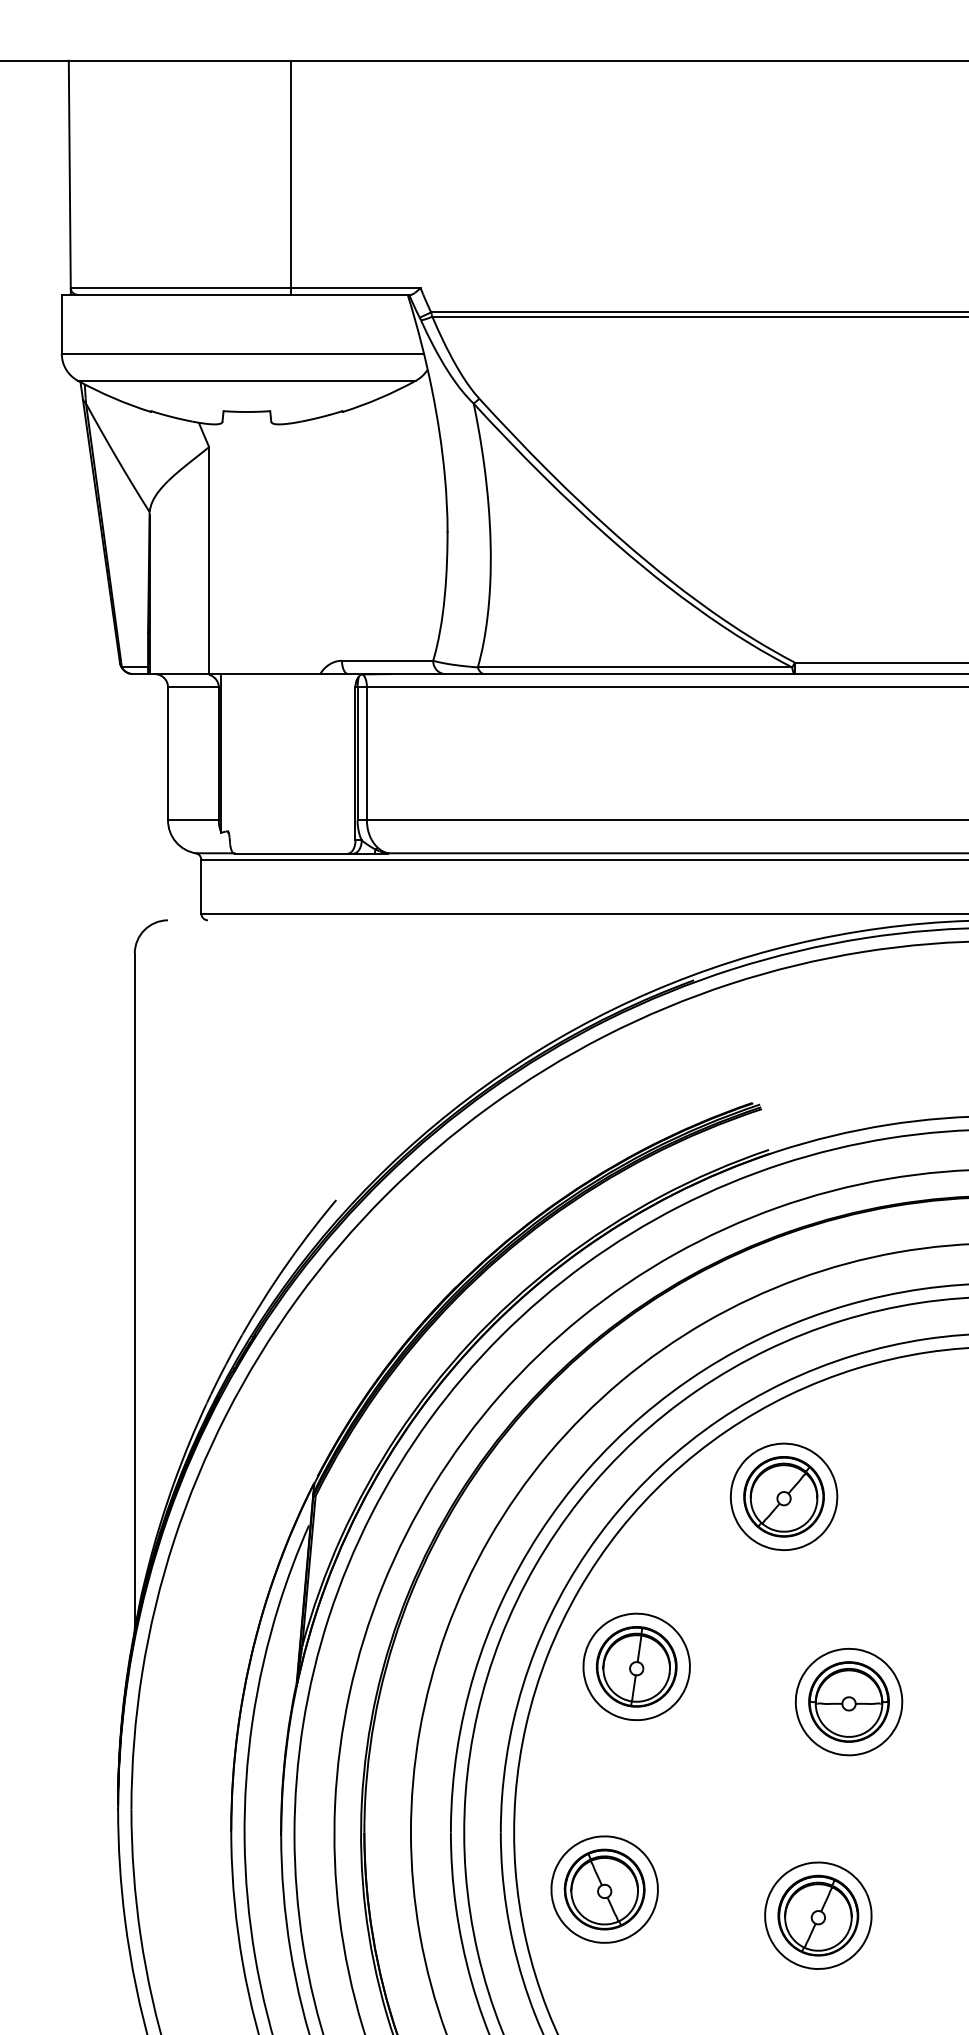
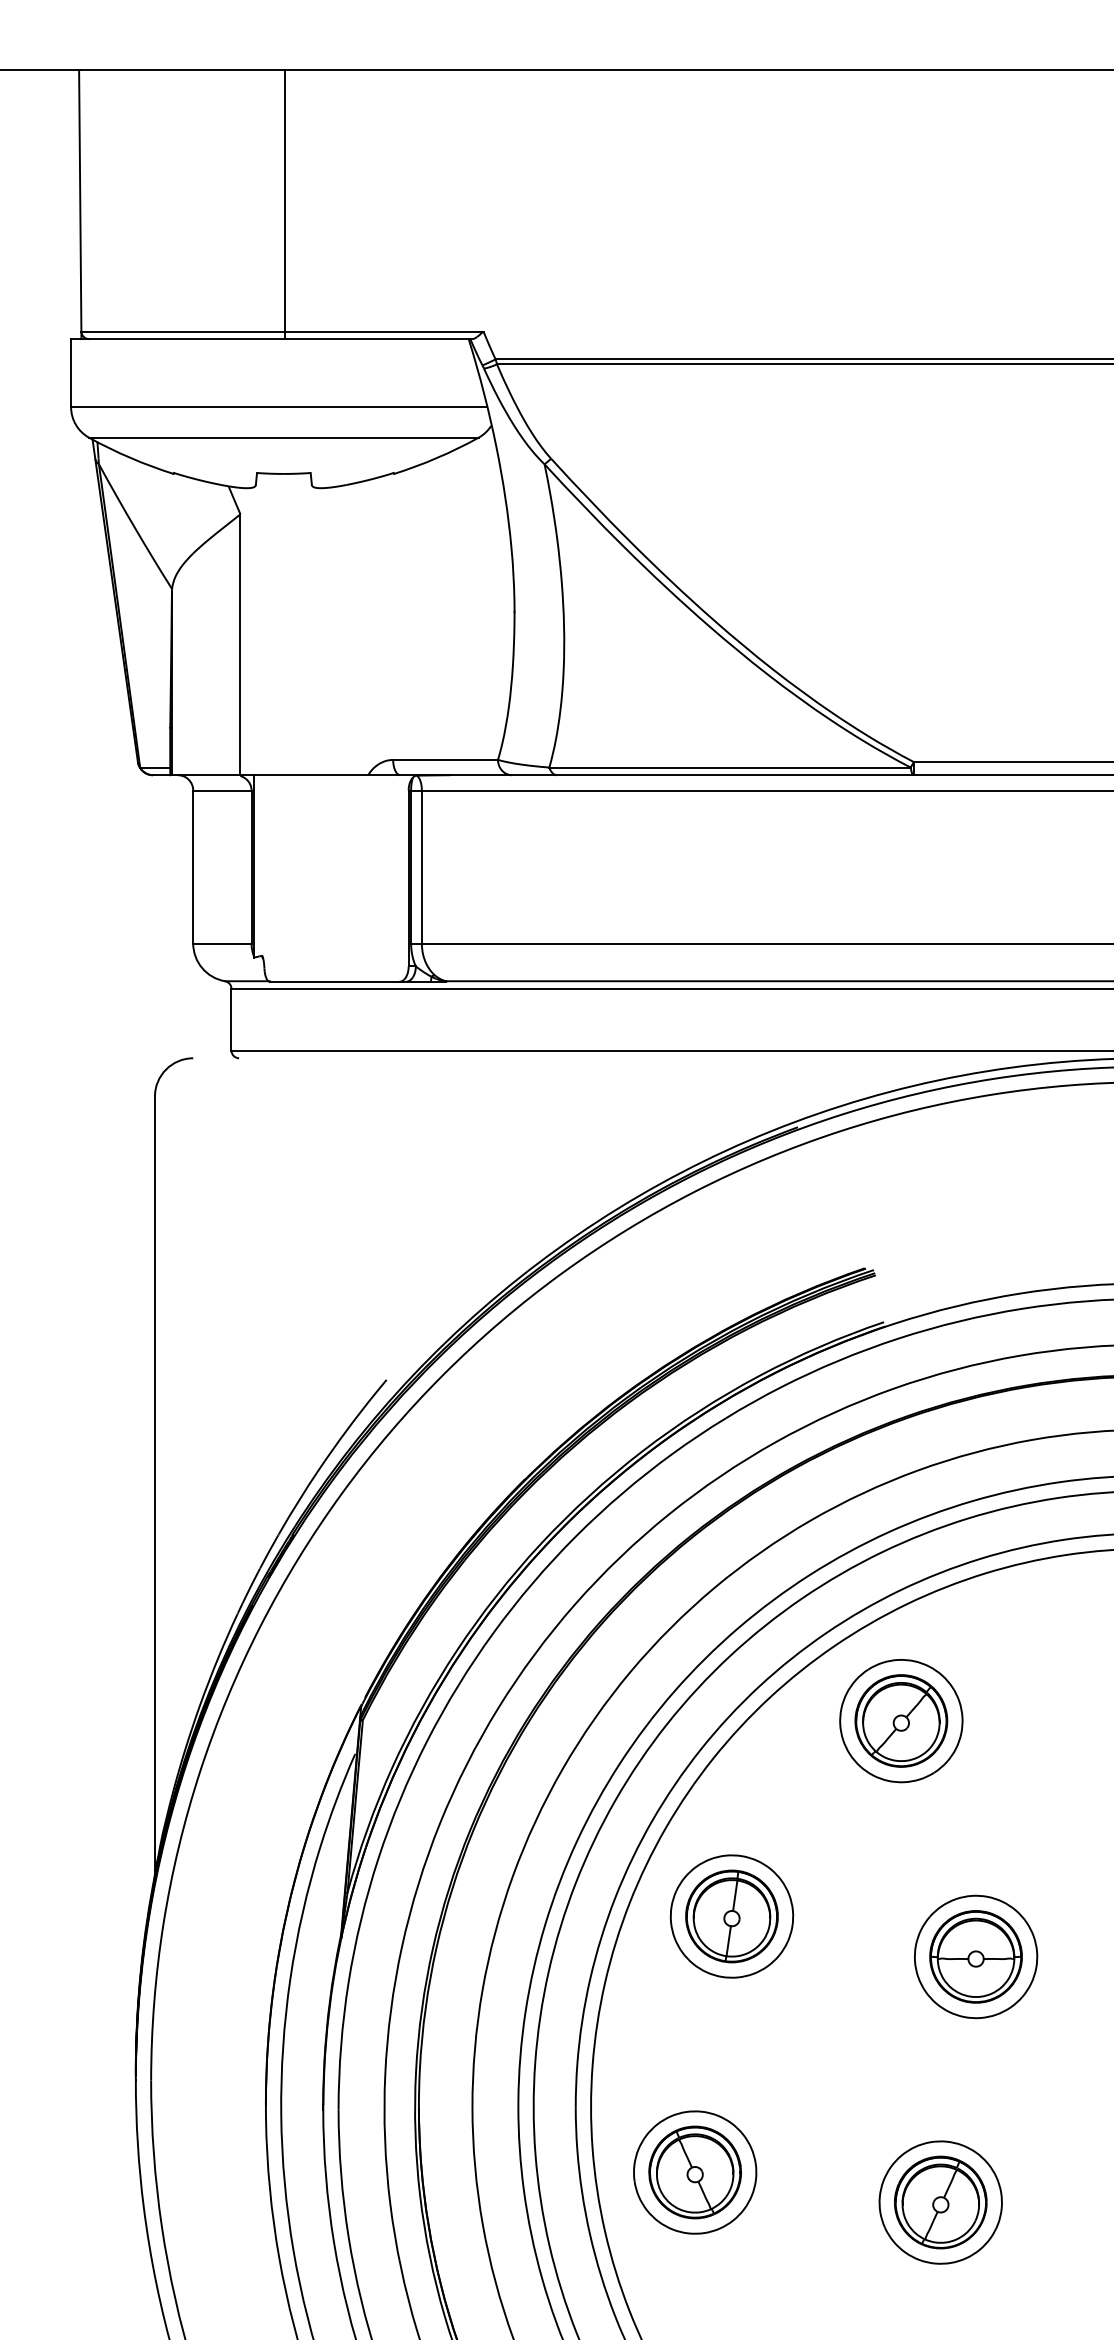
line: (290, 177) -> (285, 204), moved

